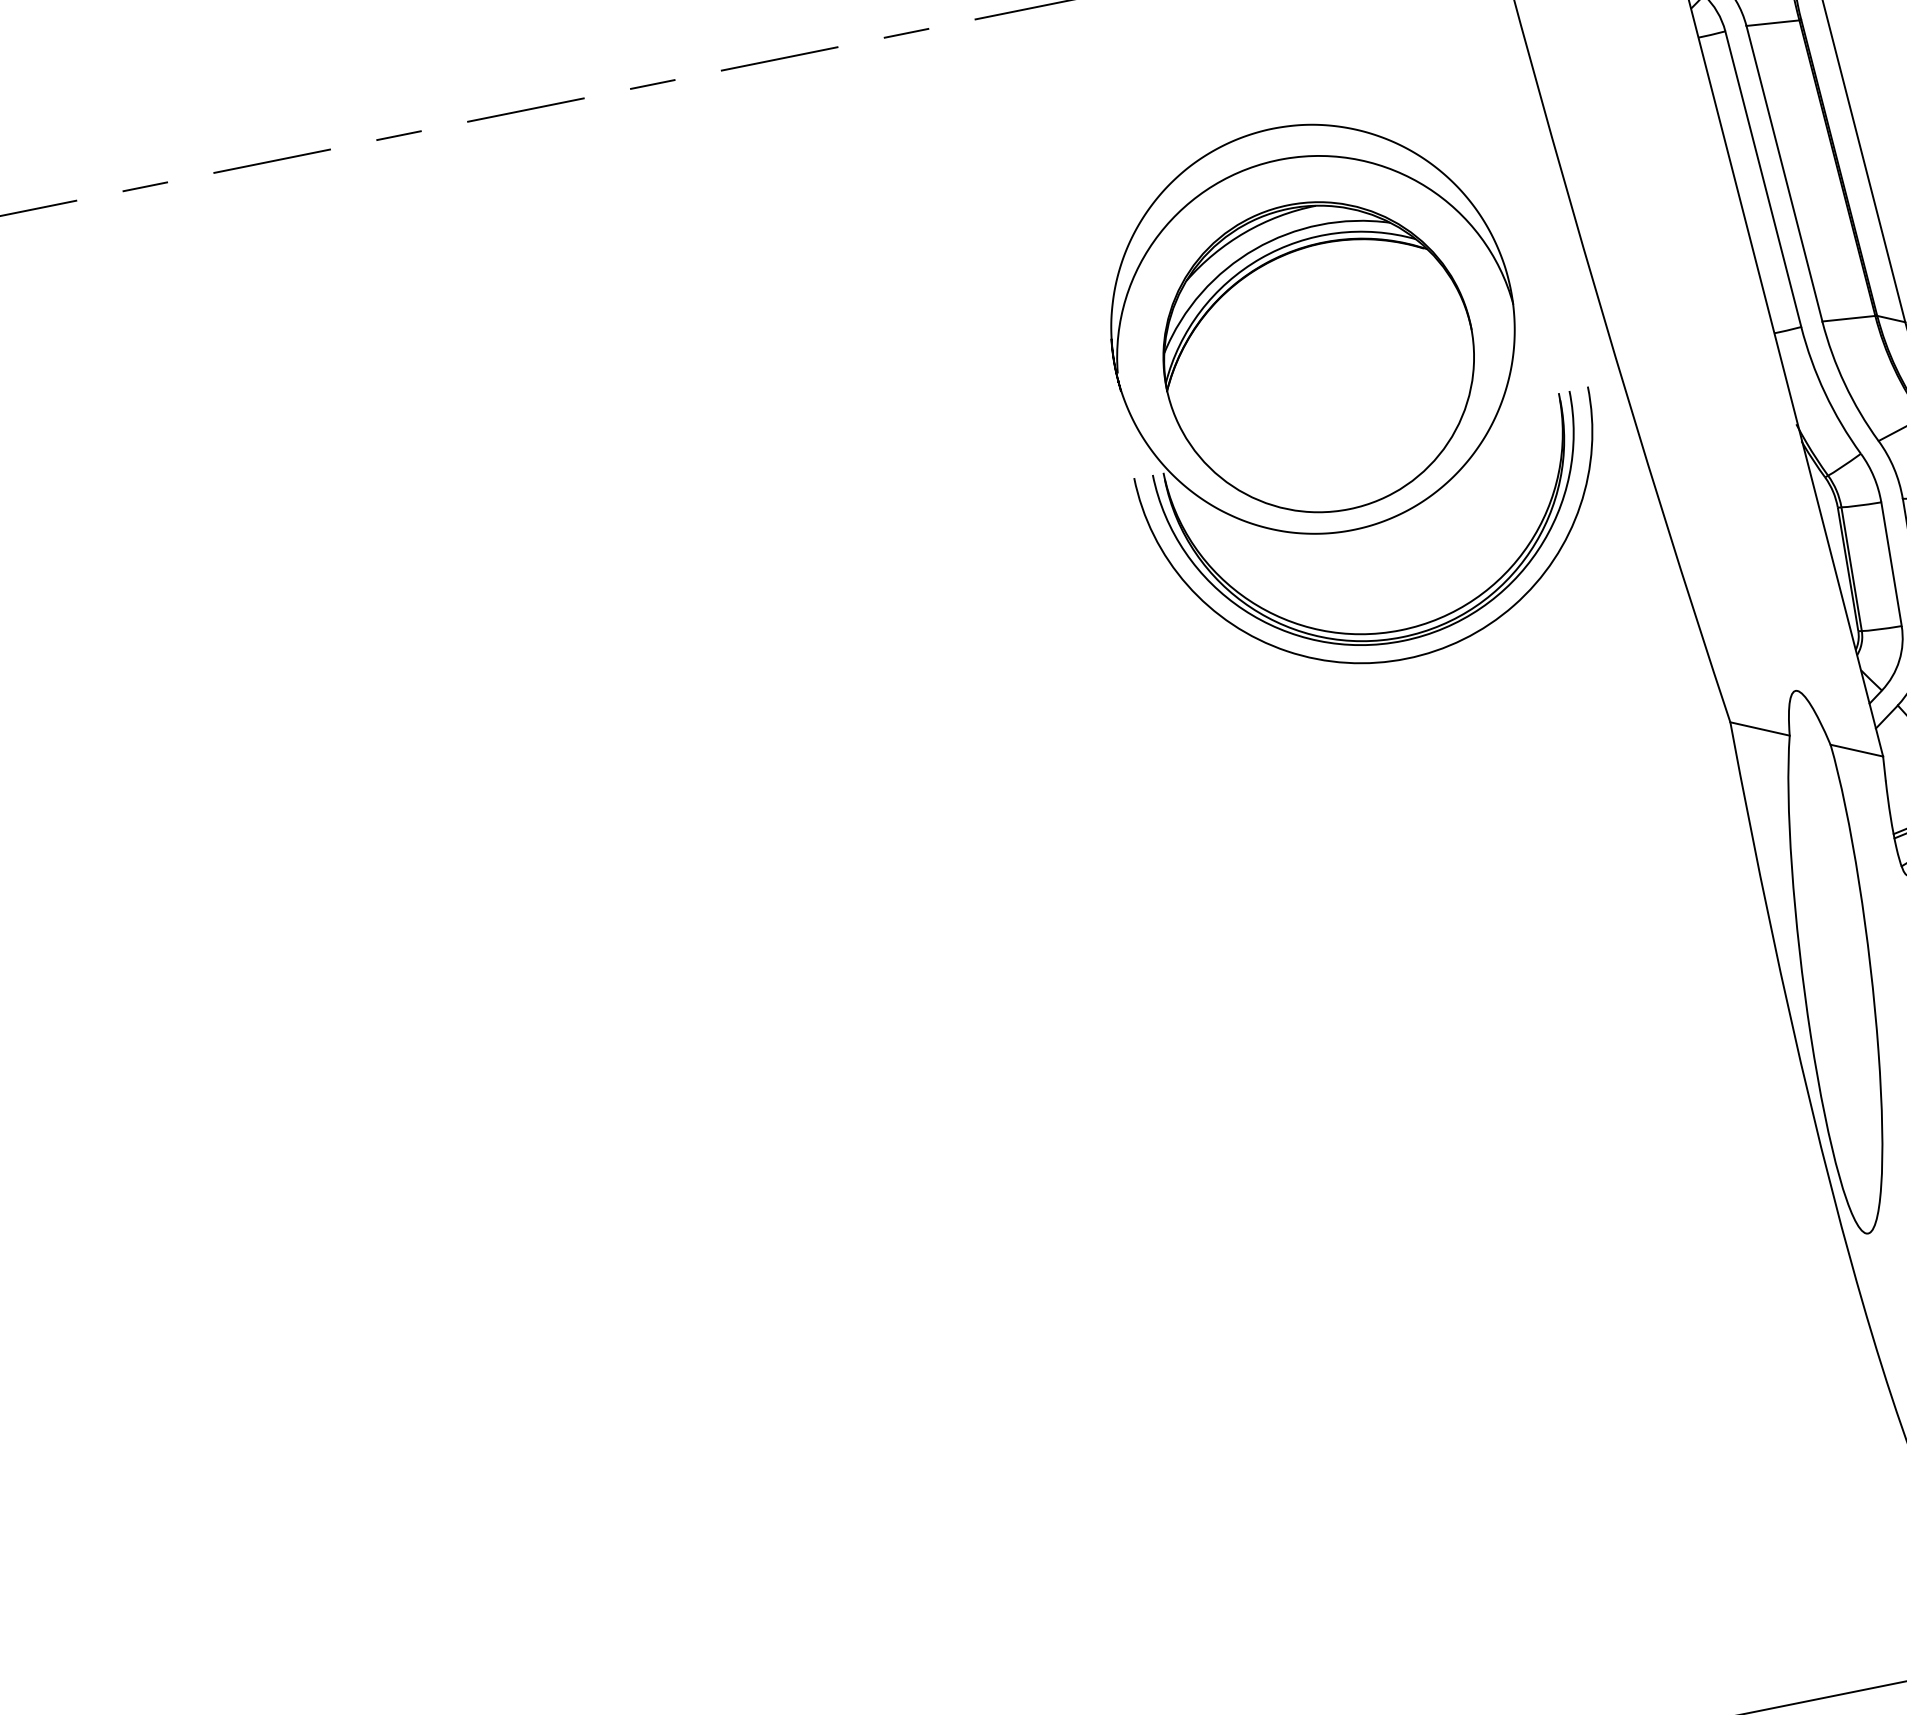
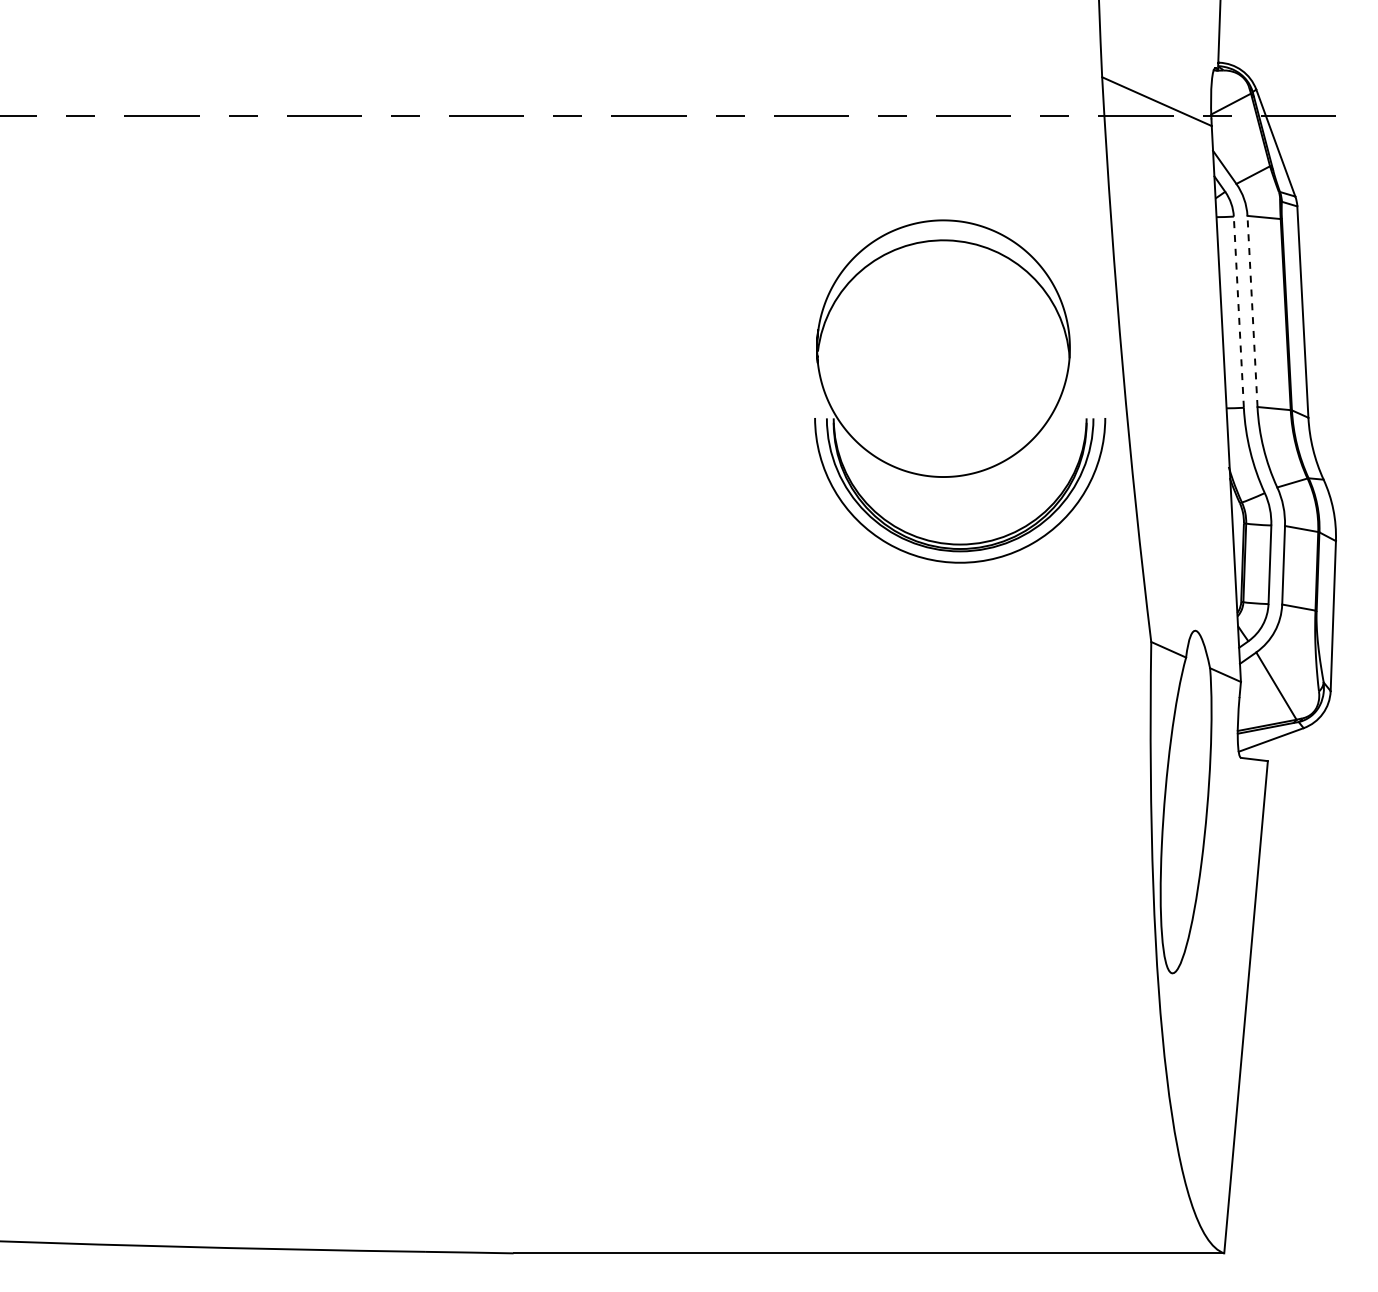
line: (1784, 173) -> (1252, 311), solid -> dashed
line: (1762, 179) -> (1238, 312), solid -> dashed
part: (1318, 357) -> (943, 366), removed

